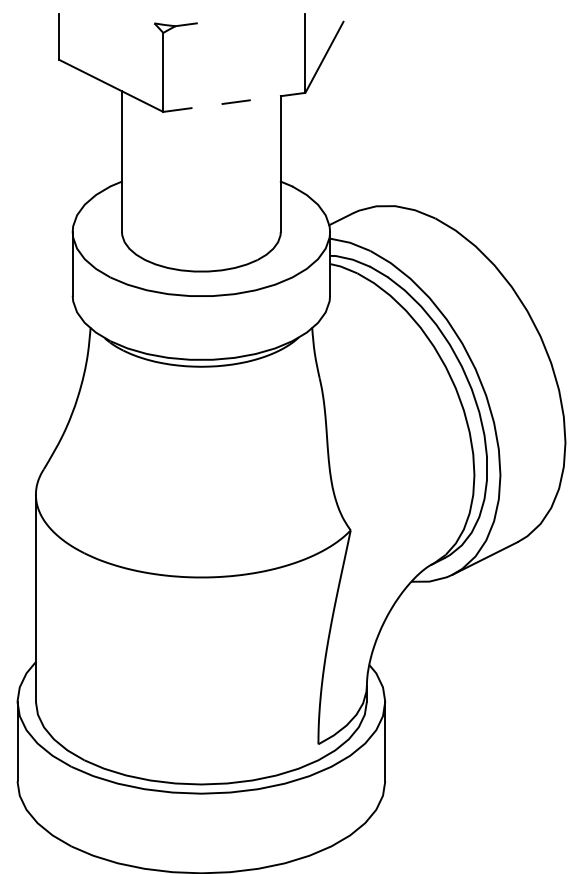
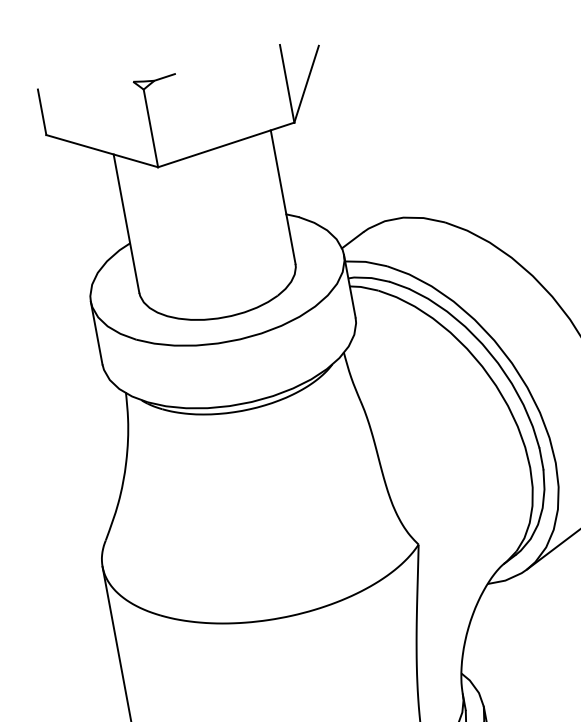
line: (234, 102) -> (226, 145), dashed -> solid

